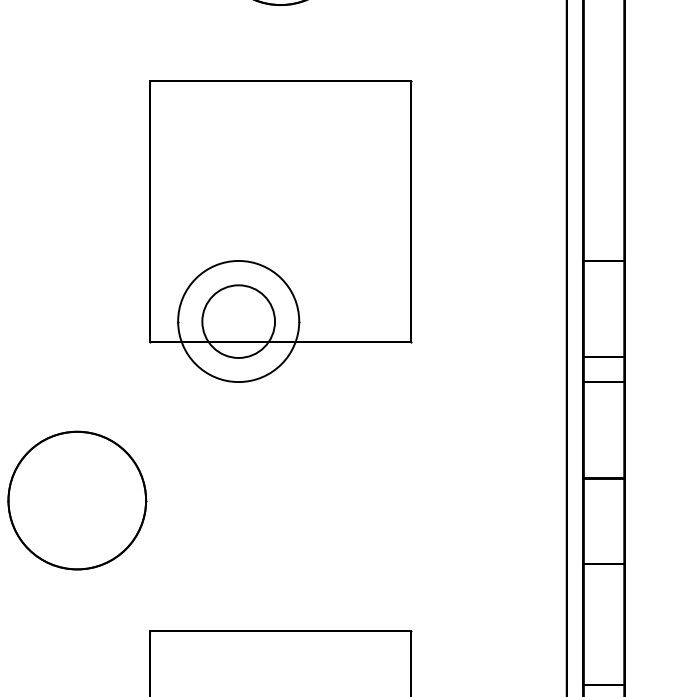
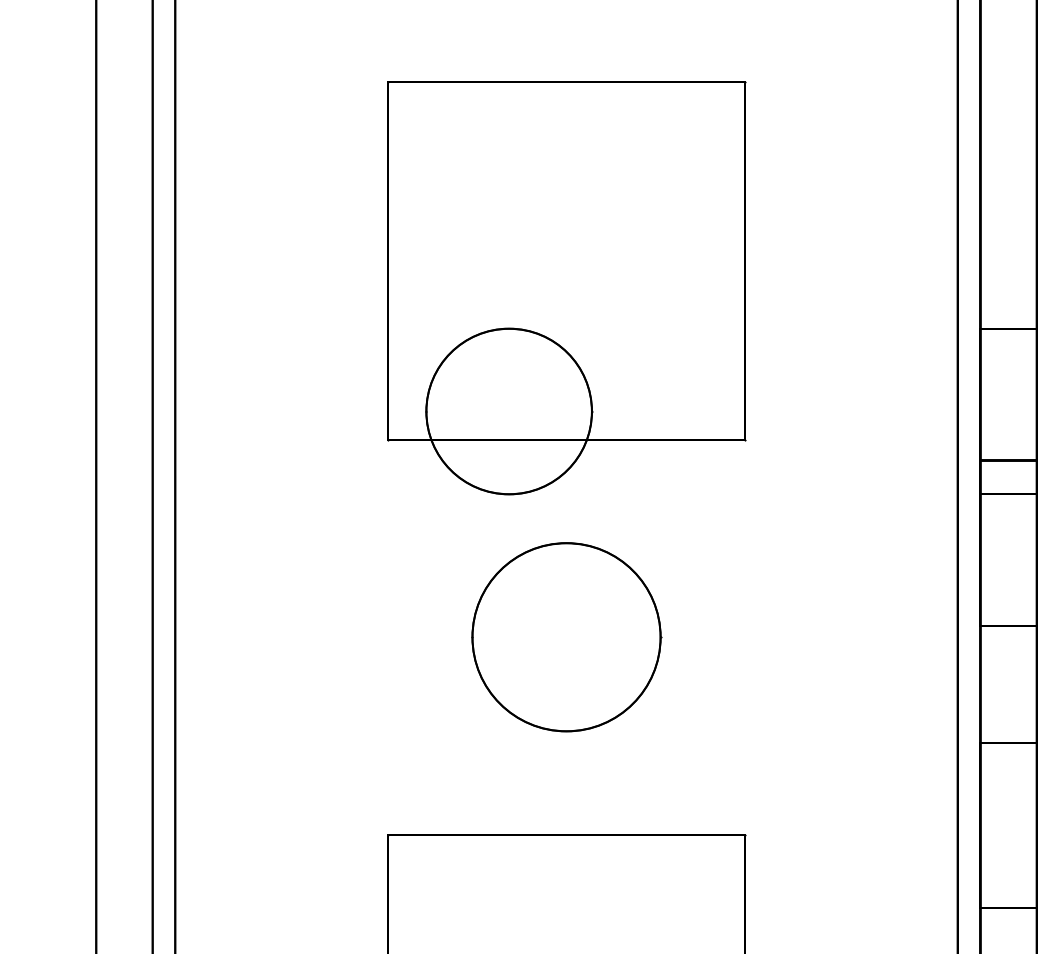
circle: (238, 321) -> (508, 411), size x1.67
part: (77, 500) -> (566, 637), moved

